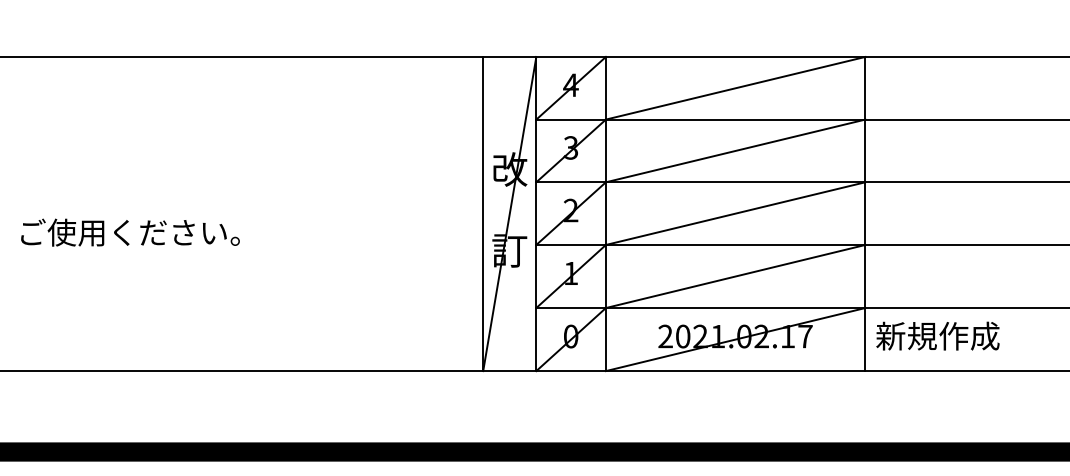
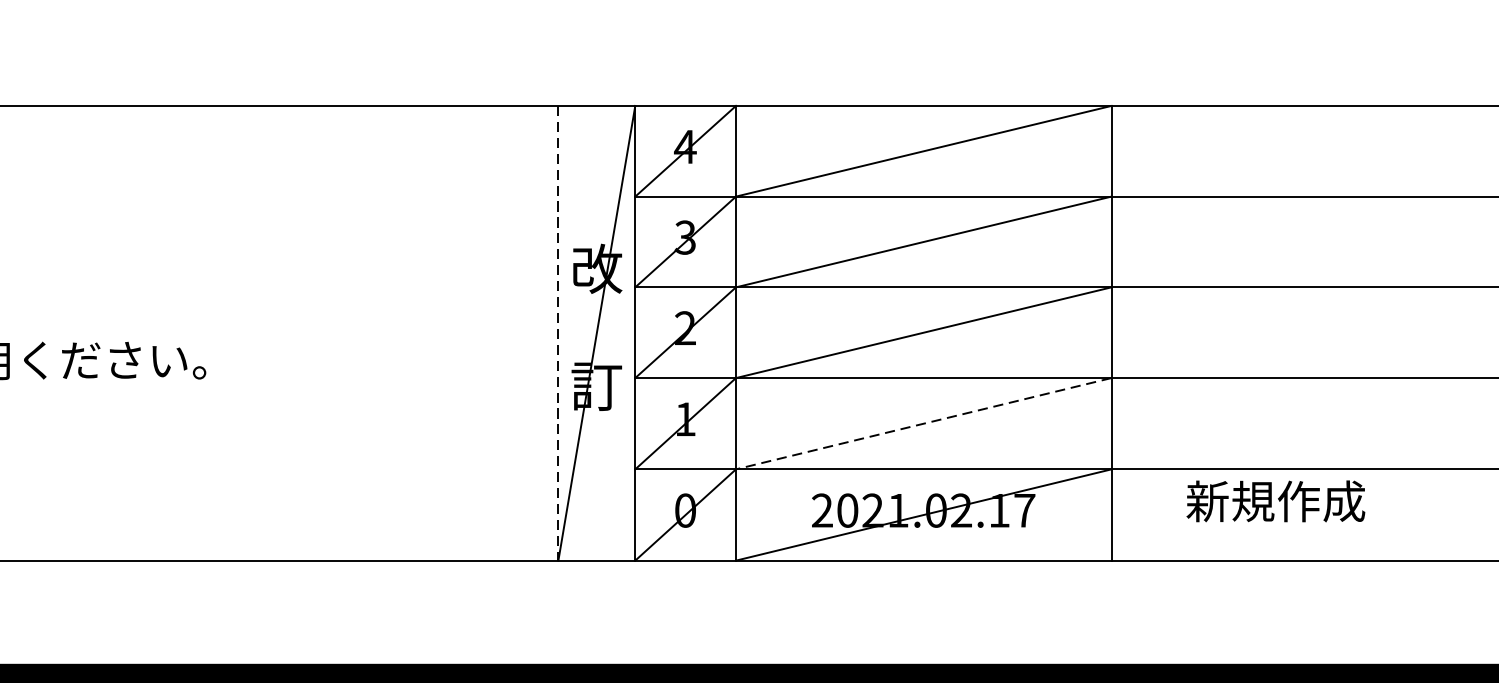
line: (483, 214) -> (558, 333), solid -> dashed
line: (735, 276) -> (923, 423), solid -> dashed
text: (937, 335) -> (1275, 500), moved

